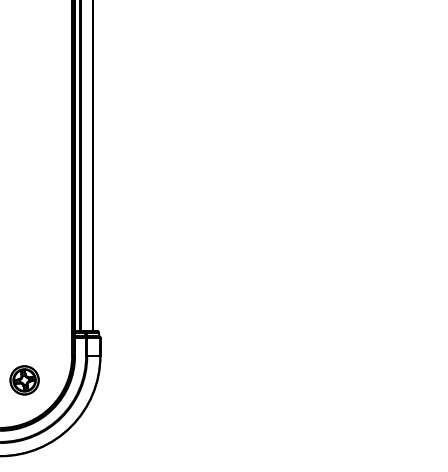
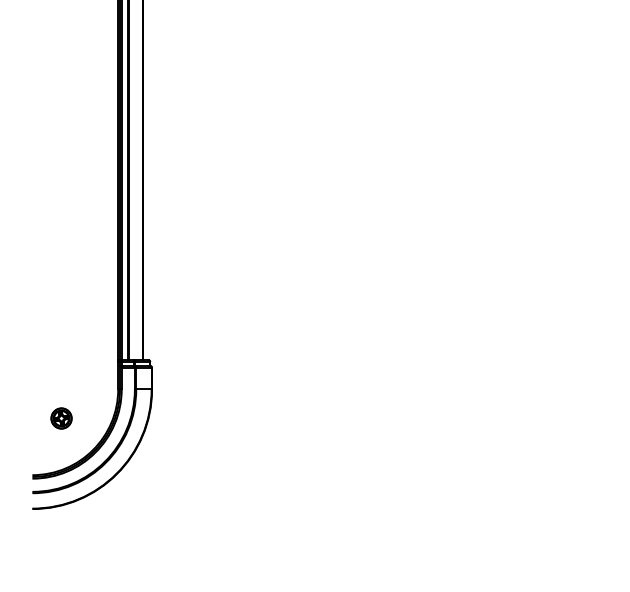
part: (24, 380) -> (61, 418), size x0.6

